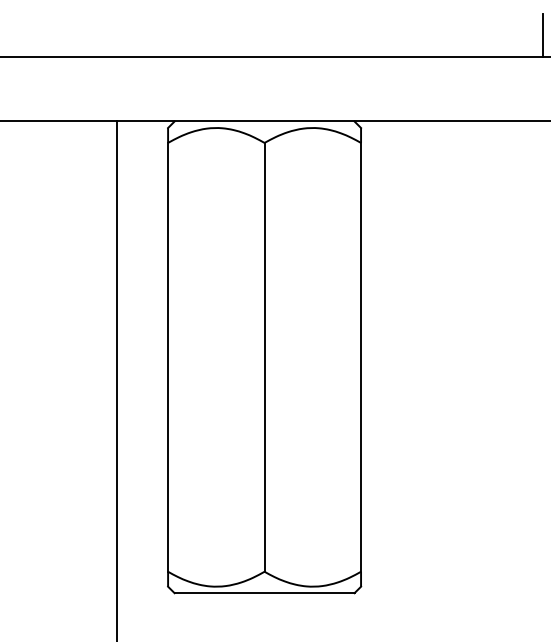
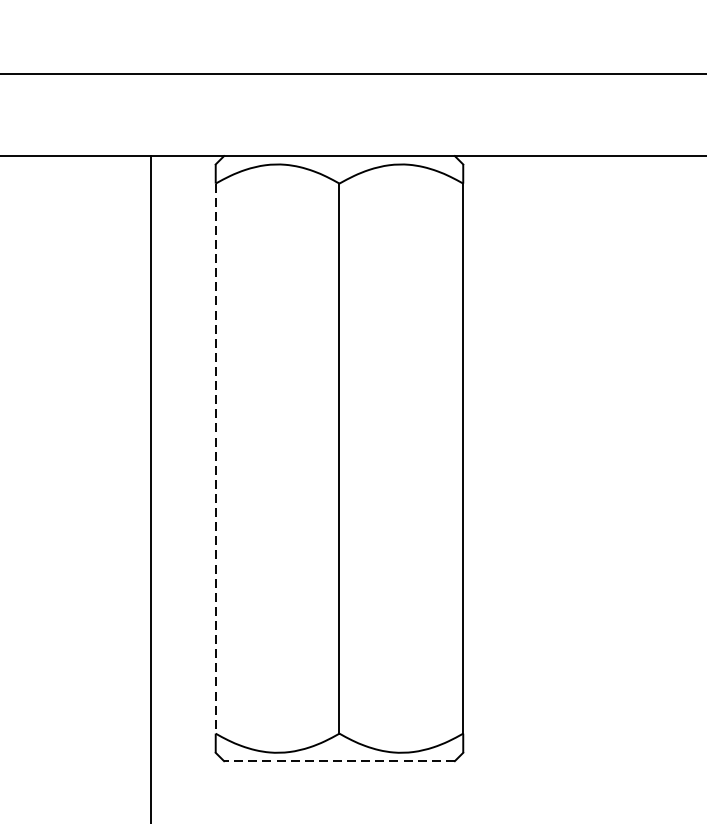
line: (543, 35) -> (697, 45), removed
line: (168, 357) -> (216, 458), solid -> dashed
line: (264, 593) -> (339, 761), solid -> dashed

